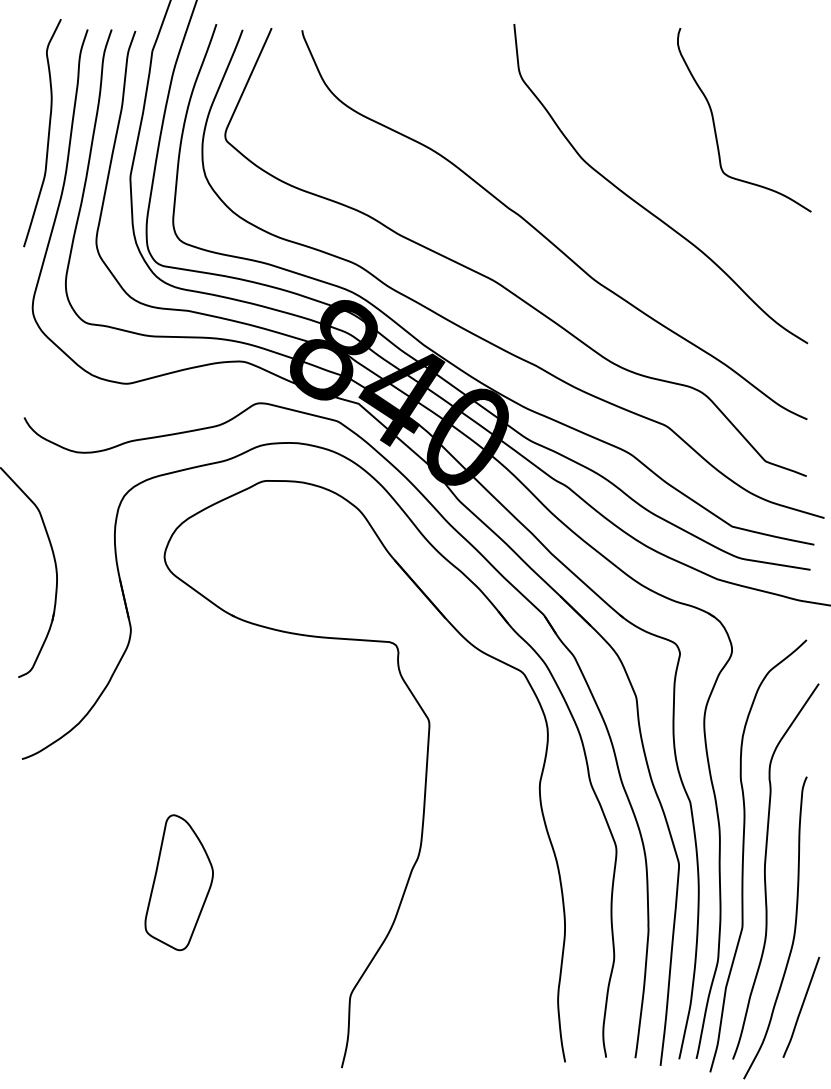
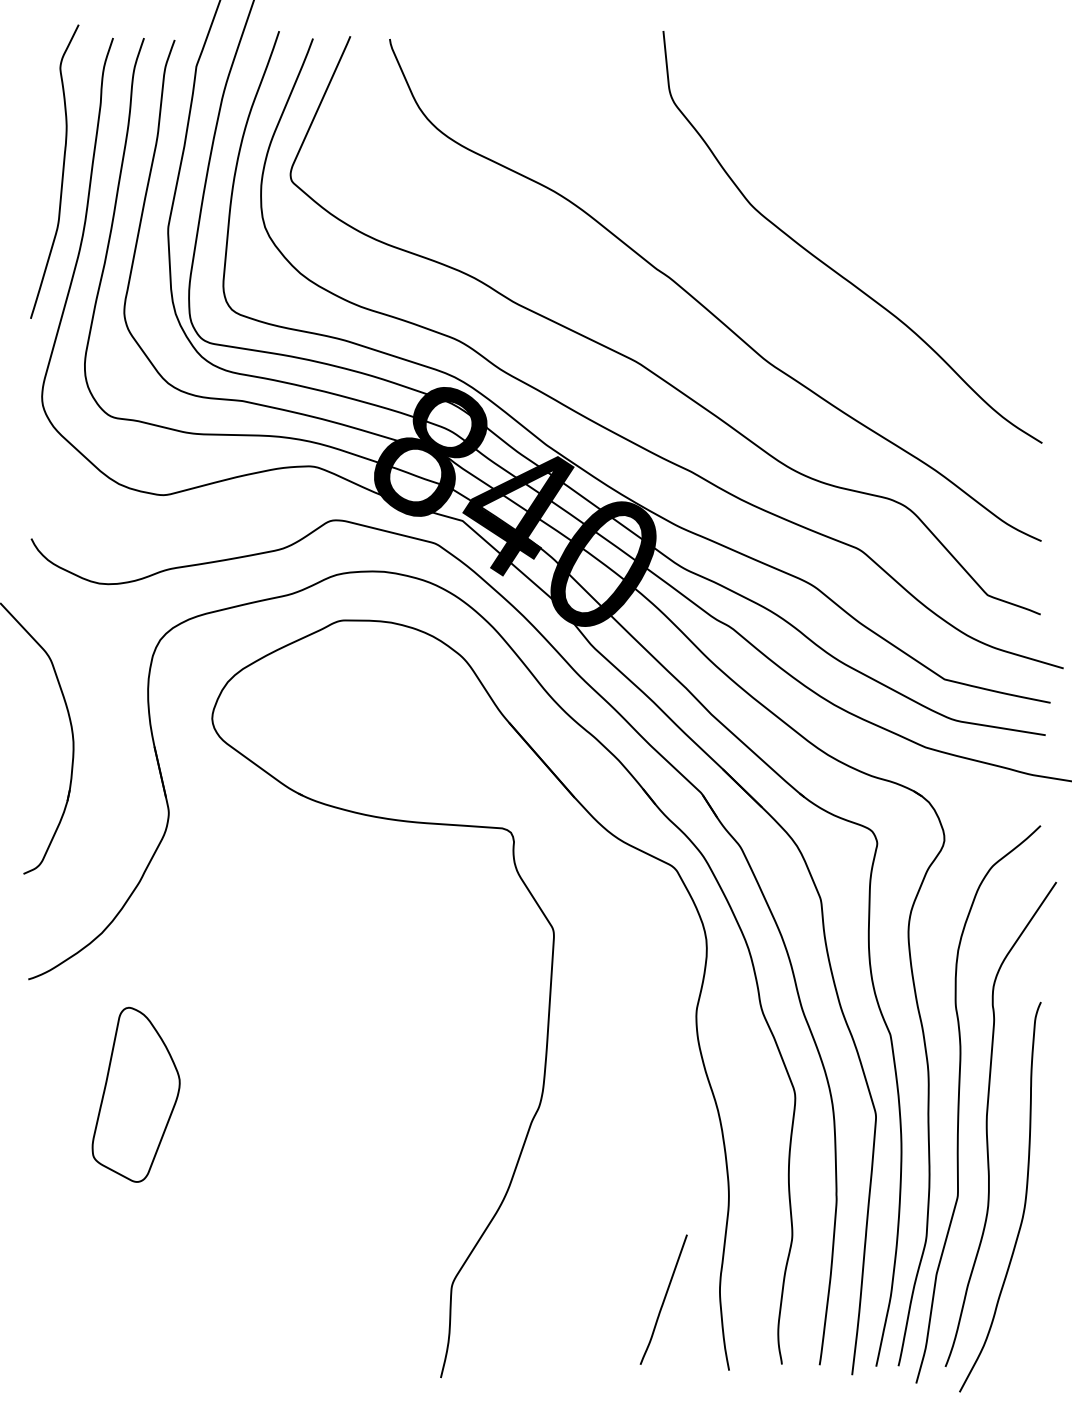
curve: (715, 125) -> (922, 161), removed
part: (178, 882) -> (135, 1094), moved
curve: (801, 1007) -> (663, 1299), moved

